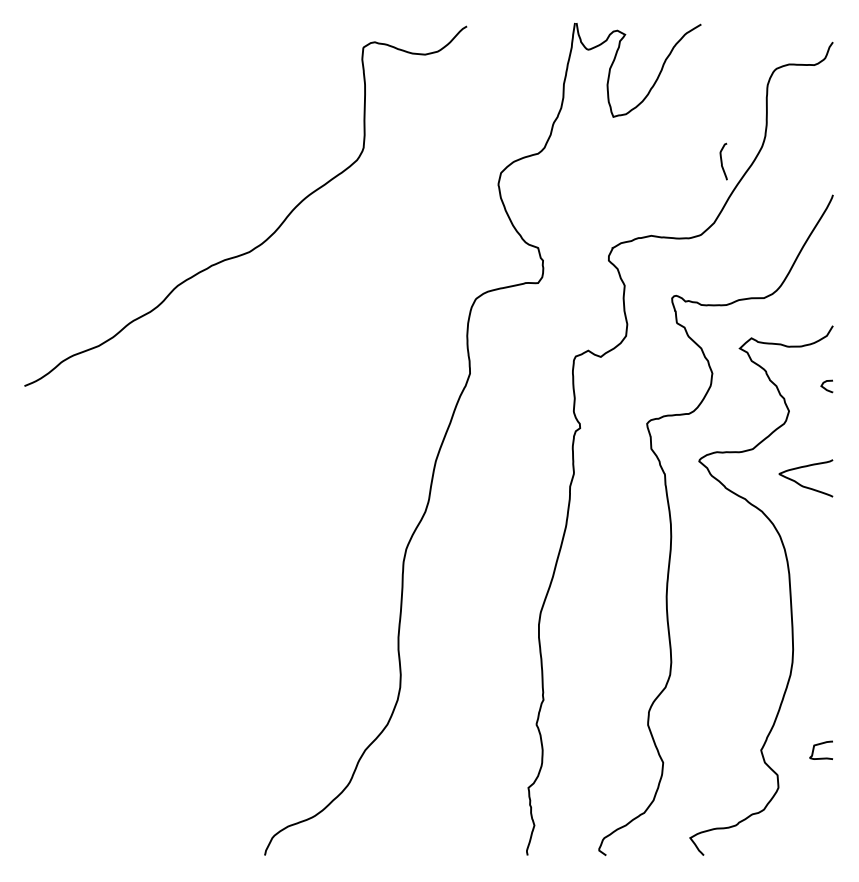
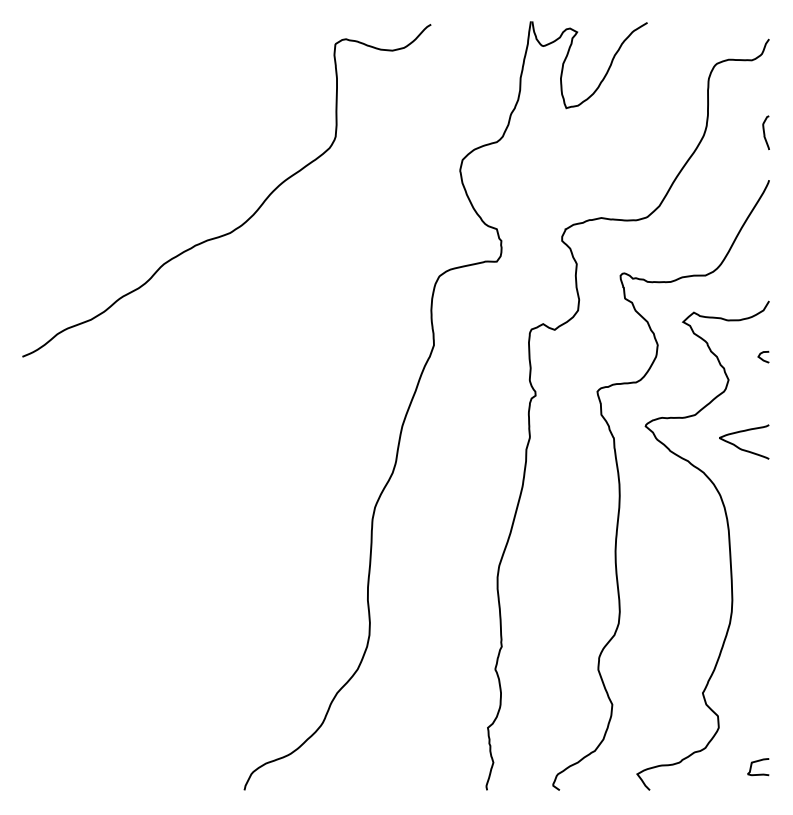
curve: (722, 161) -> (765, 132), moved
curve: (818, 745) -> (755, 762), moved

